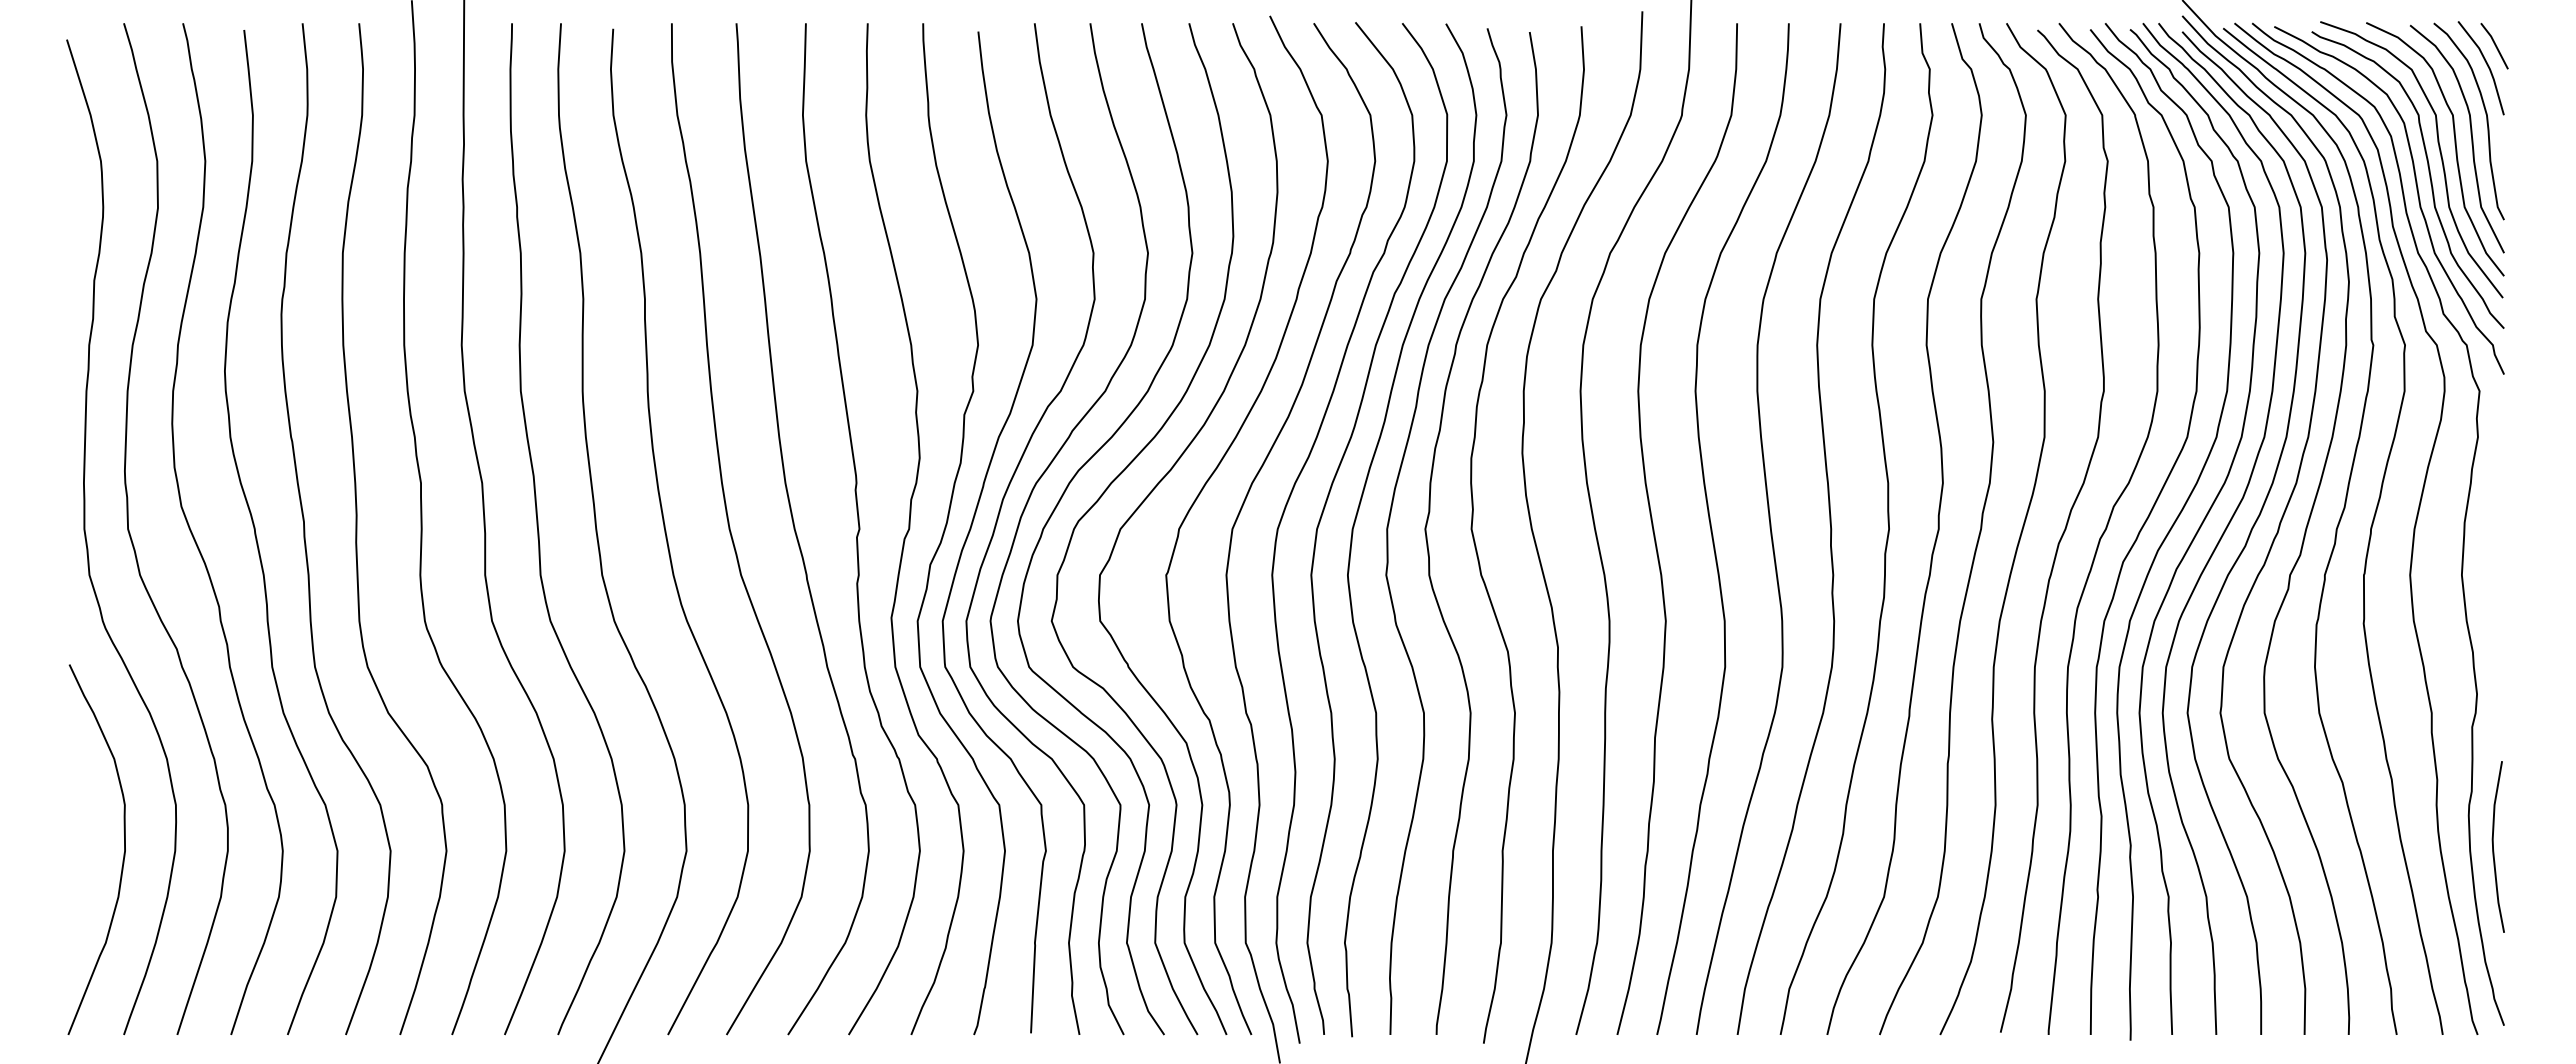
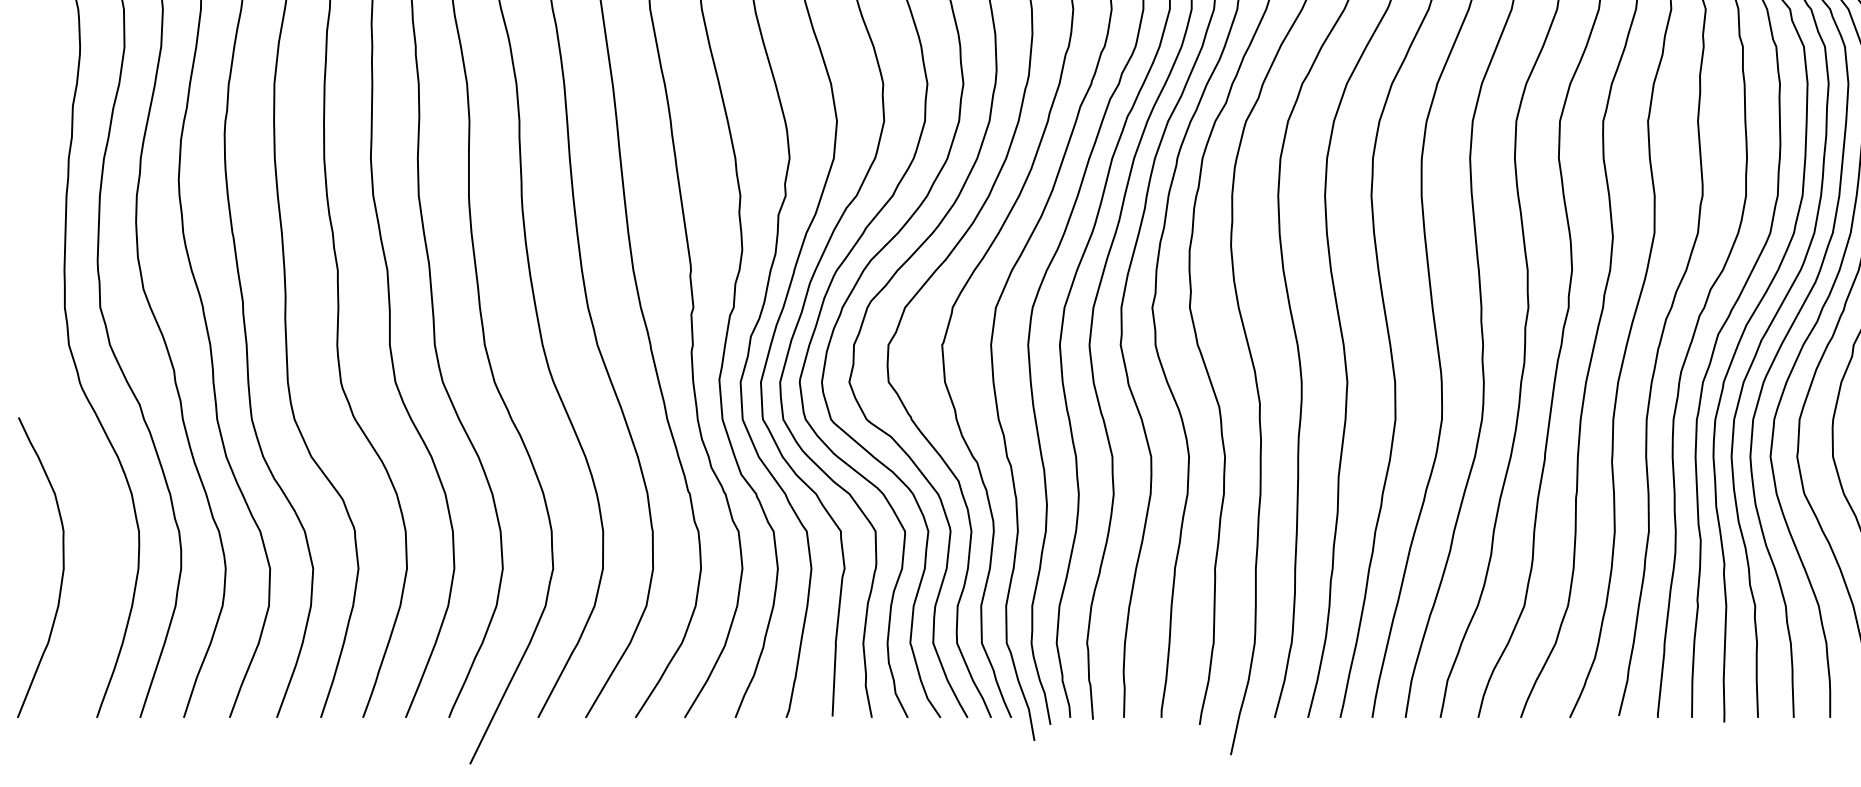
curve: (123, 853) -> (62, 570), moved

